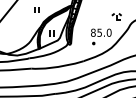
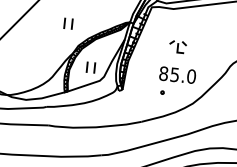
part: (116, 16) -> (177, 46), moved

